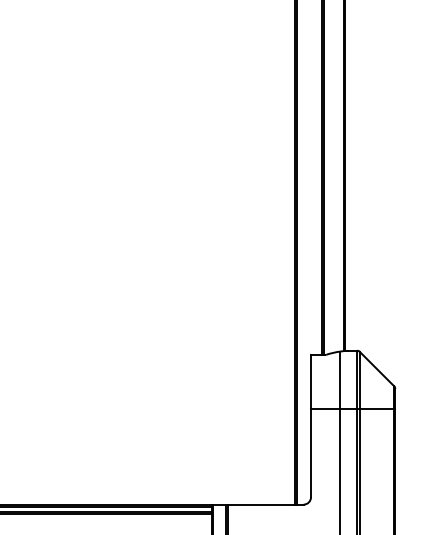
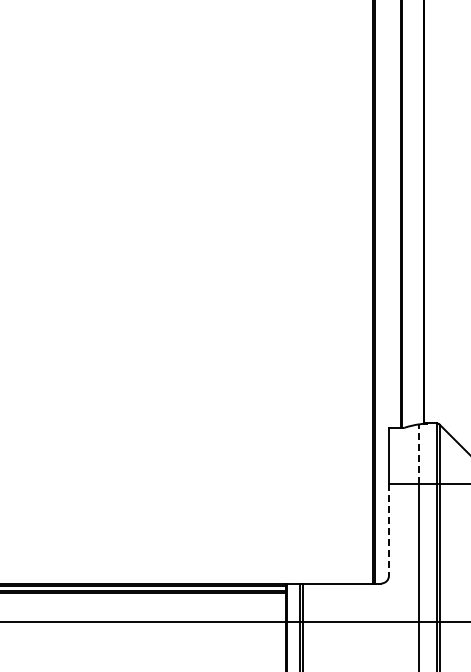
line: (340, 379) -> (419, 453), solid -> dashed
line: (310, 453) -> (388, 530), solid -> dashed

